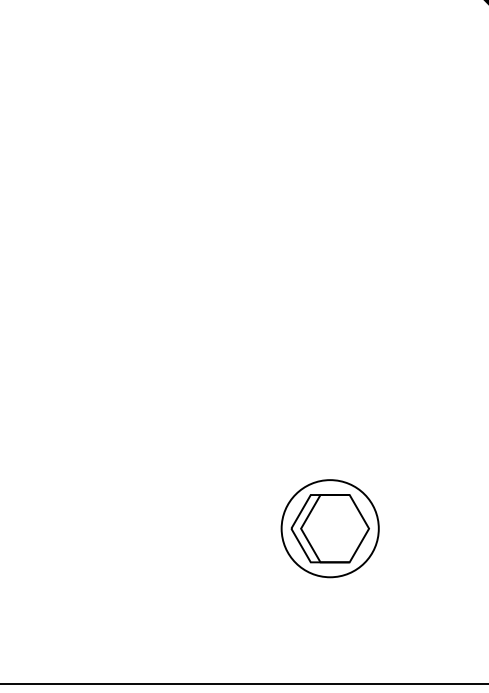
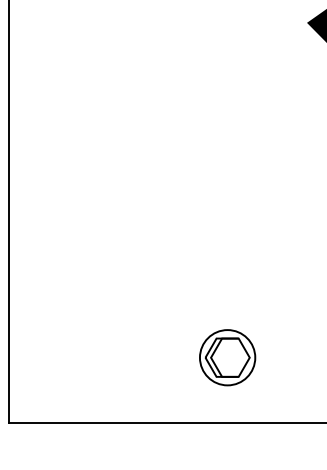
part: (330, 528) -> (227, 357), moved

